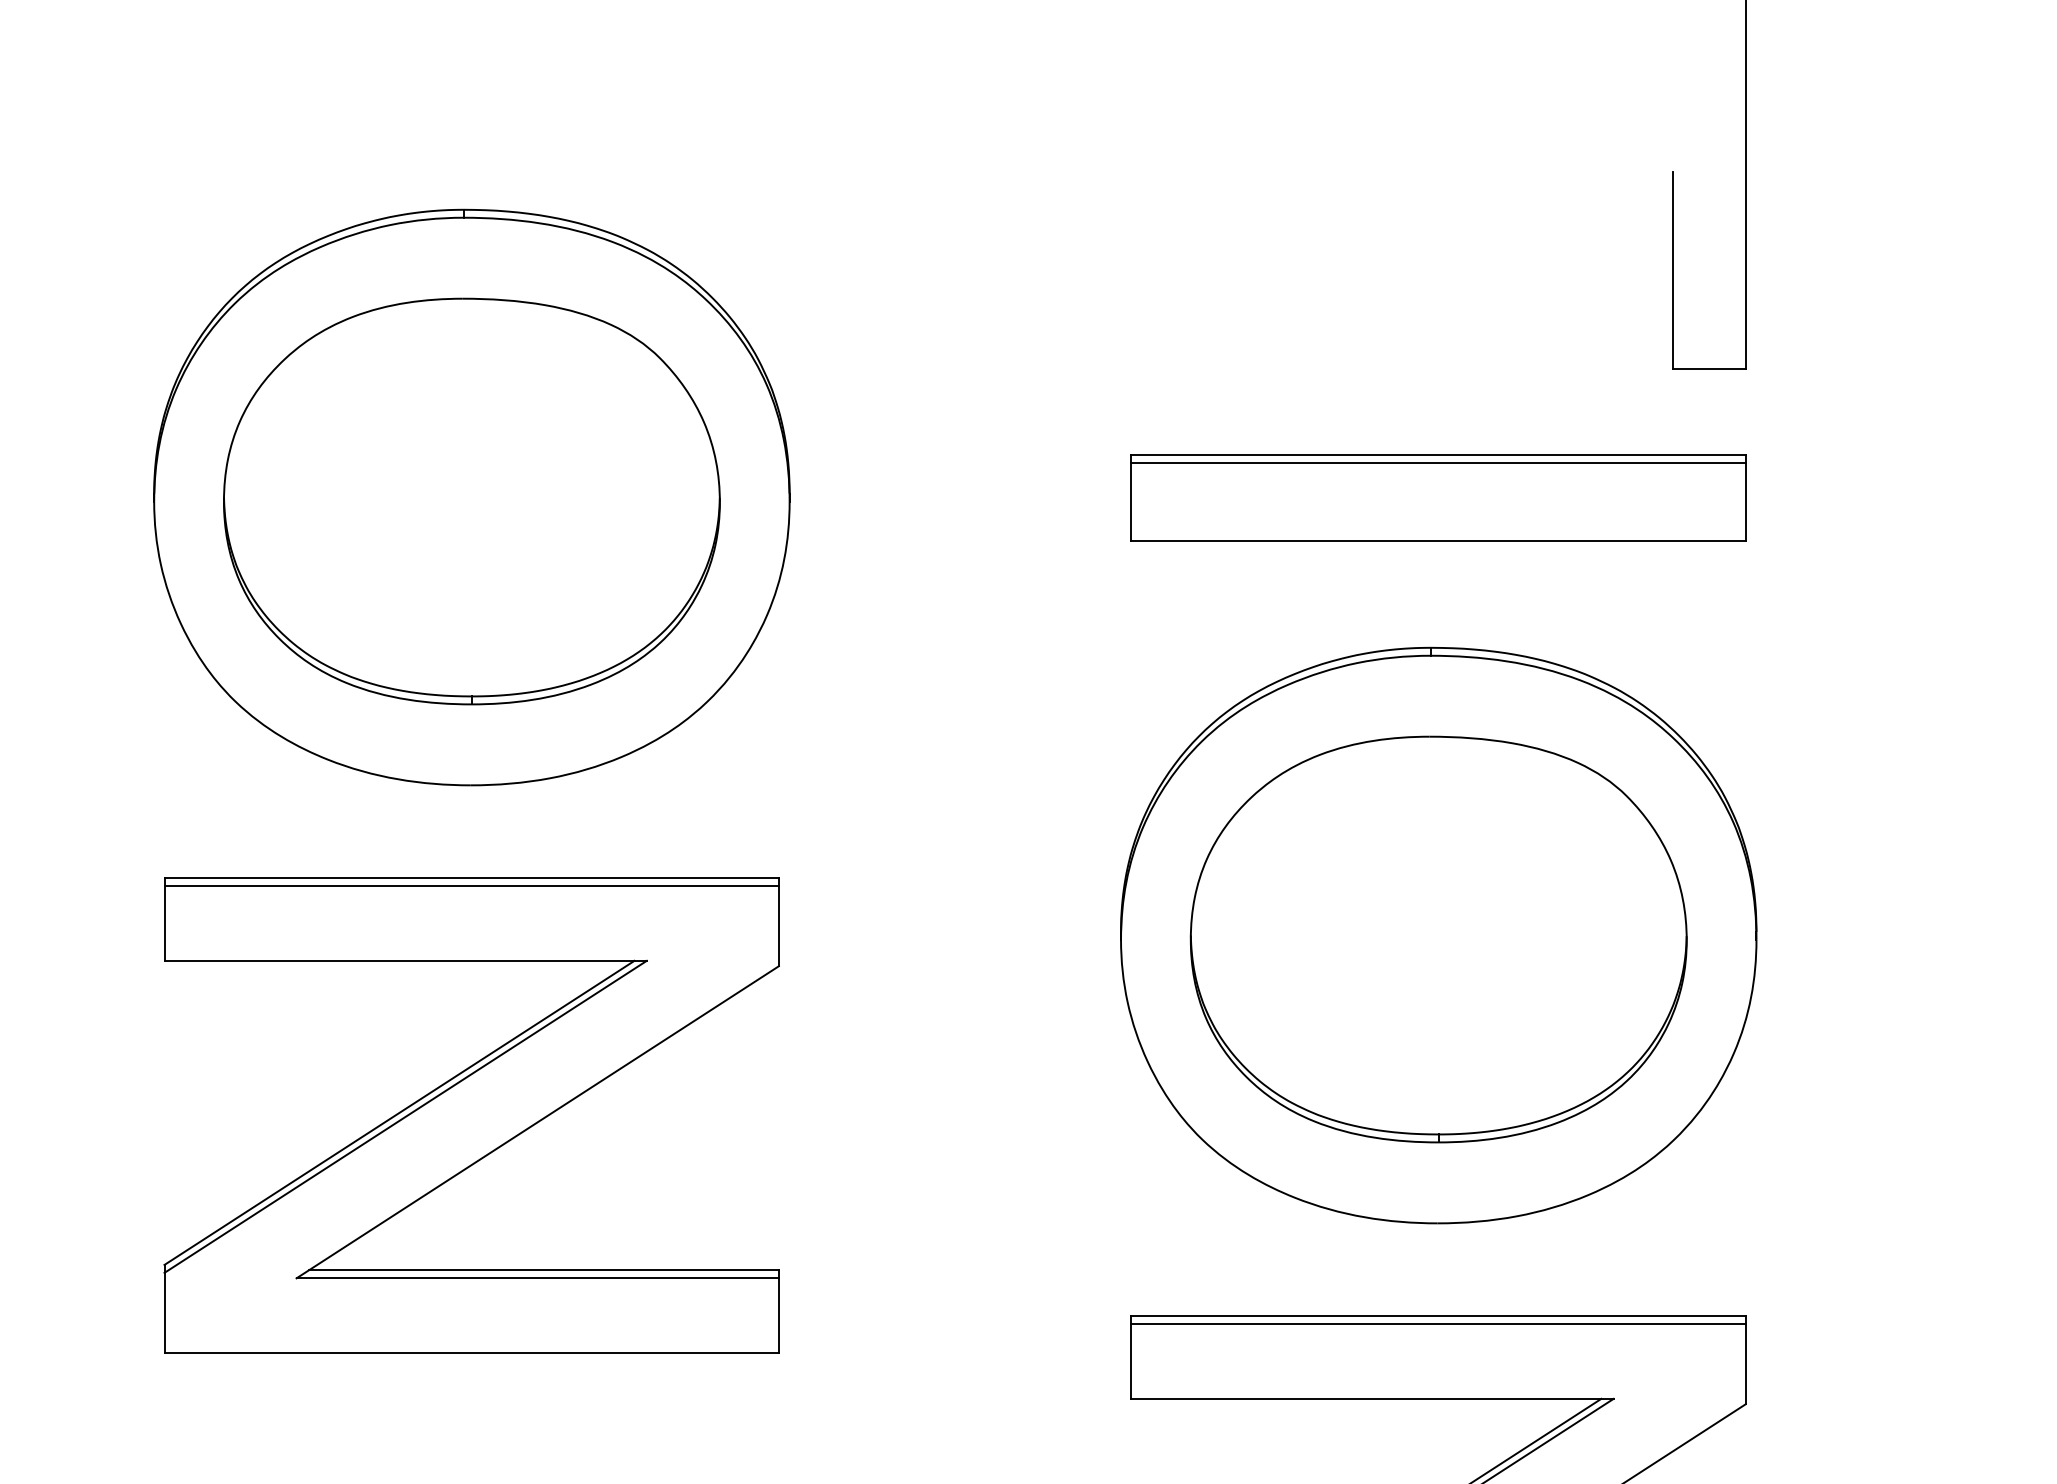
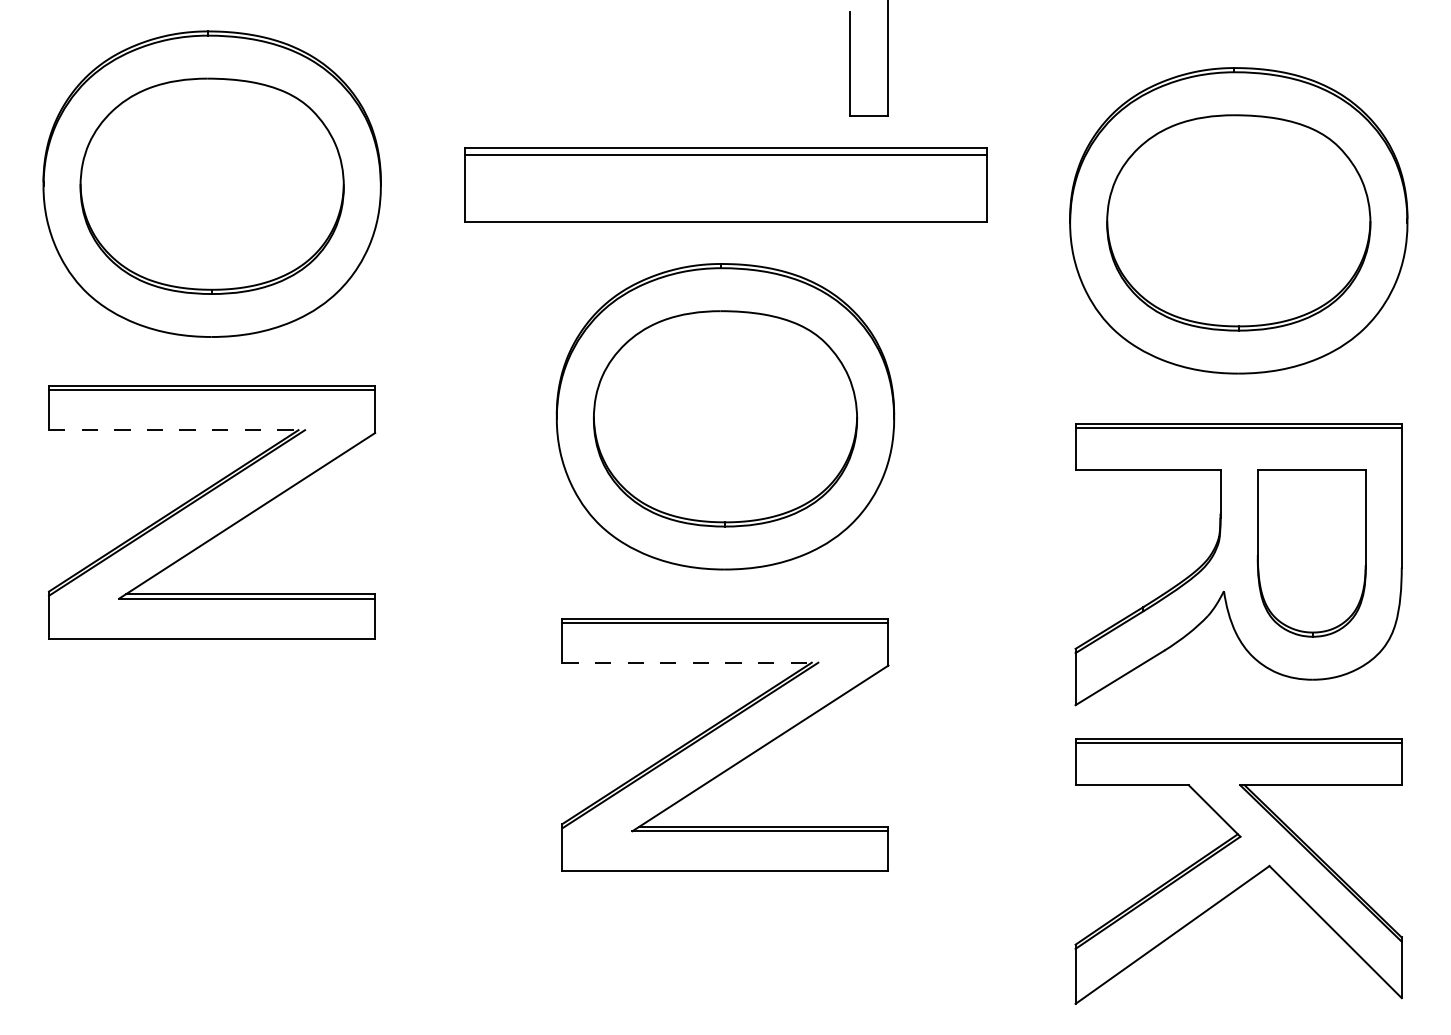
part: (1436, 496) -> (724, 183), size x1.6
line: (406, 961) -> (177, 430), solid -> dashed
line: (1372, 1398) -> (690, 662), solid -> dashed

